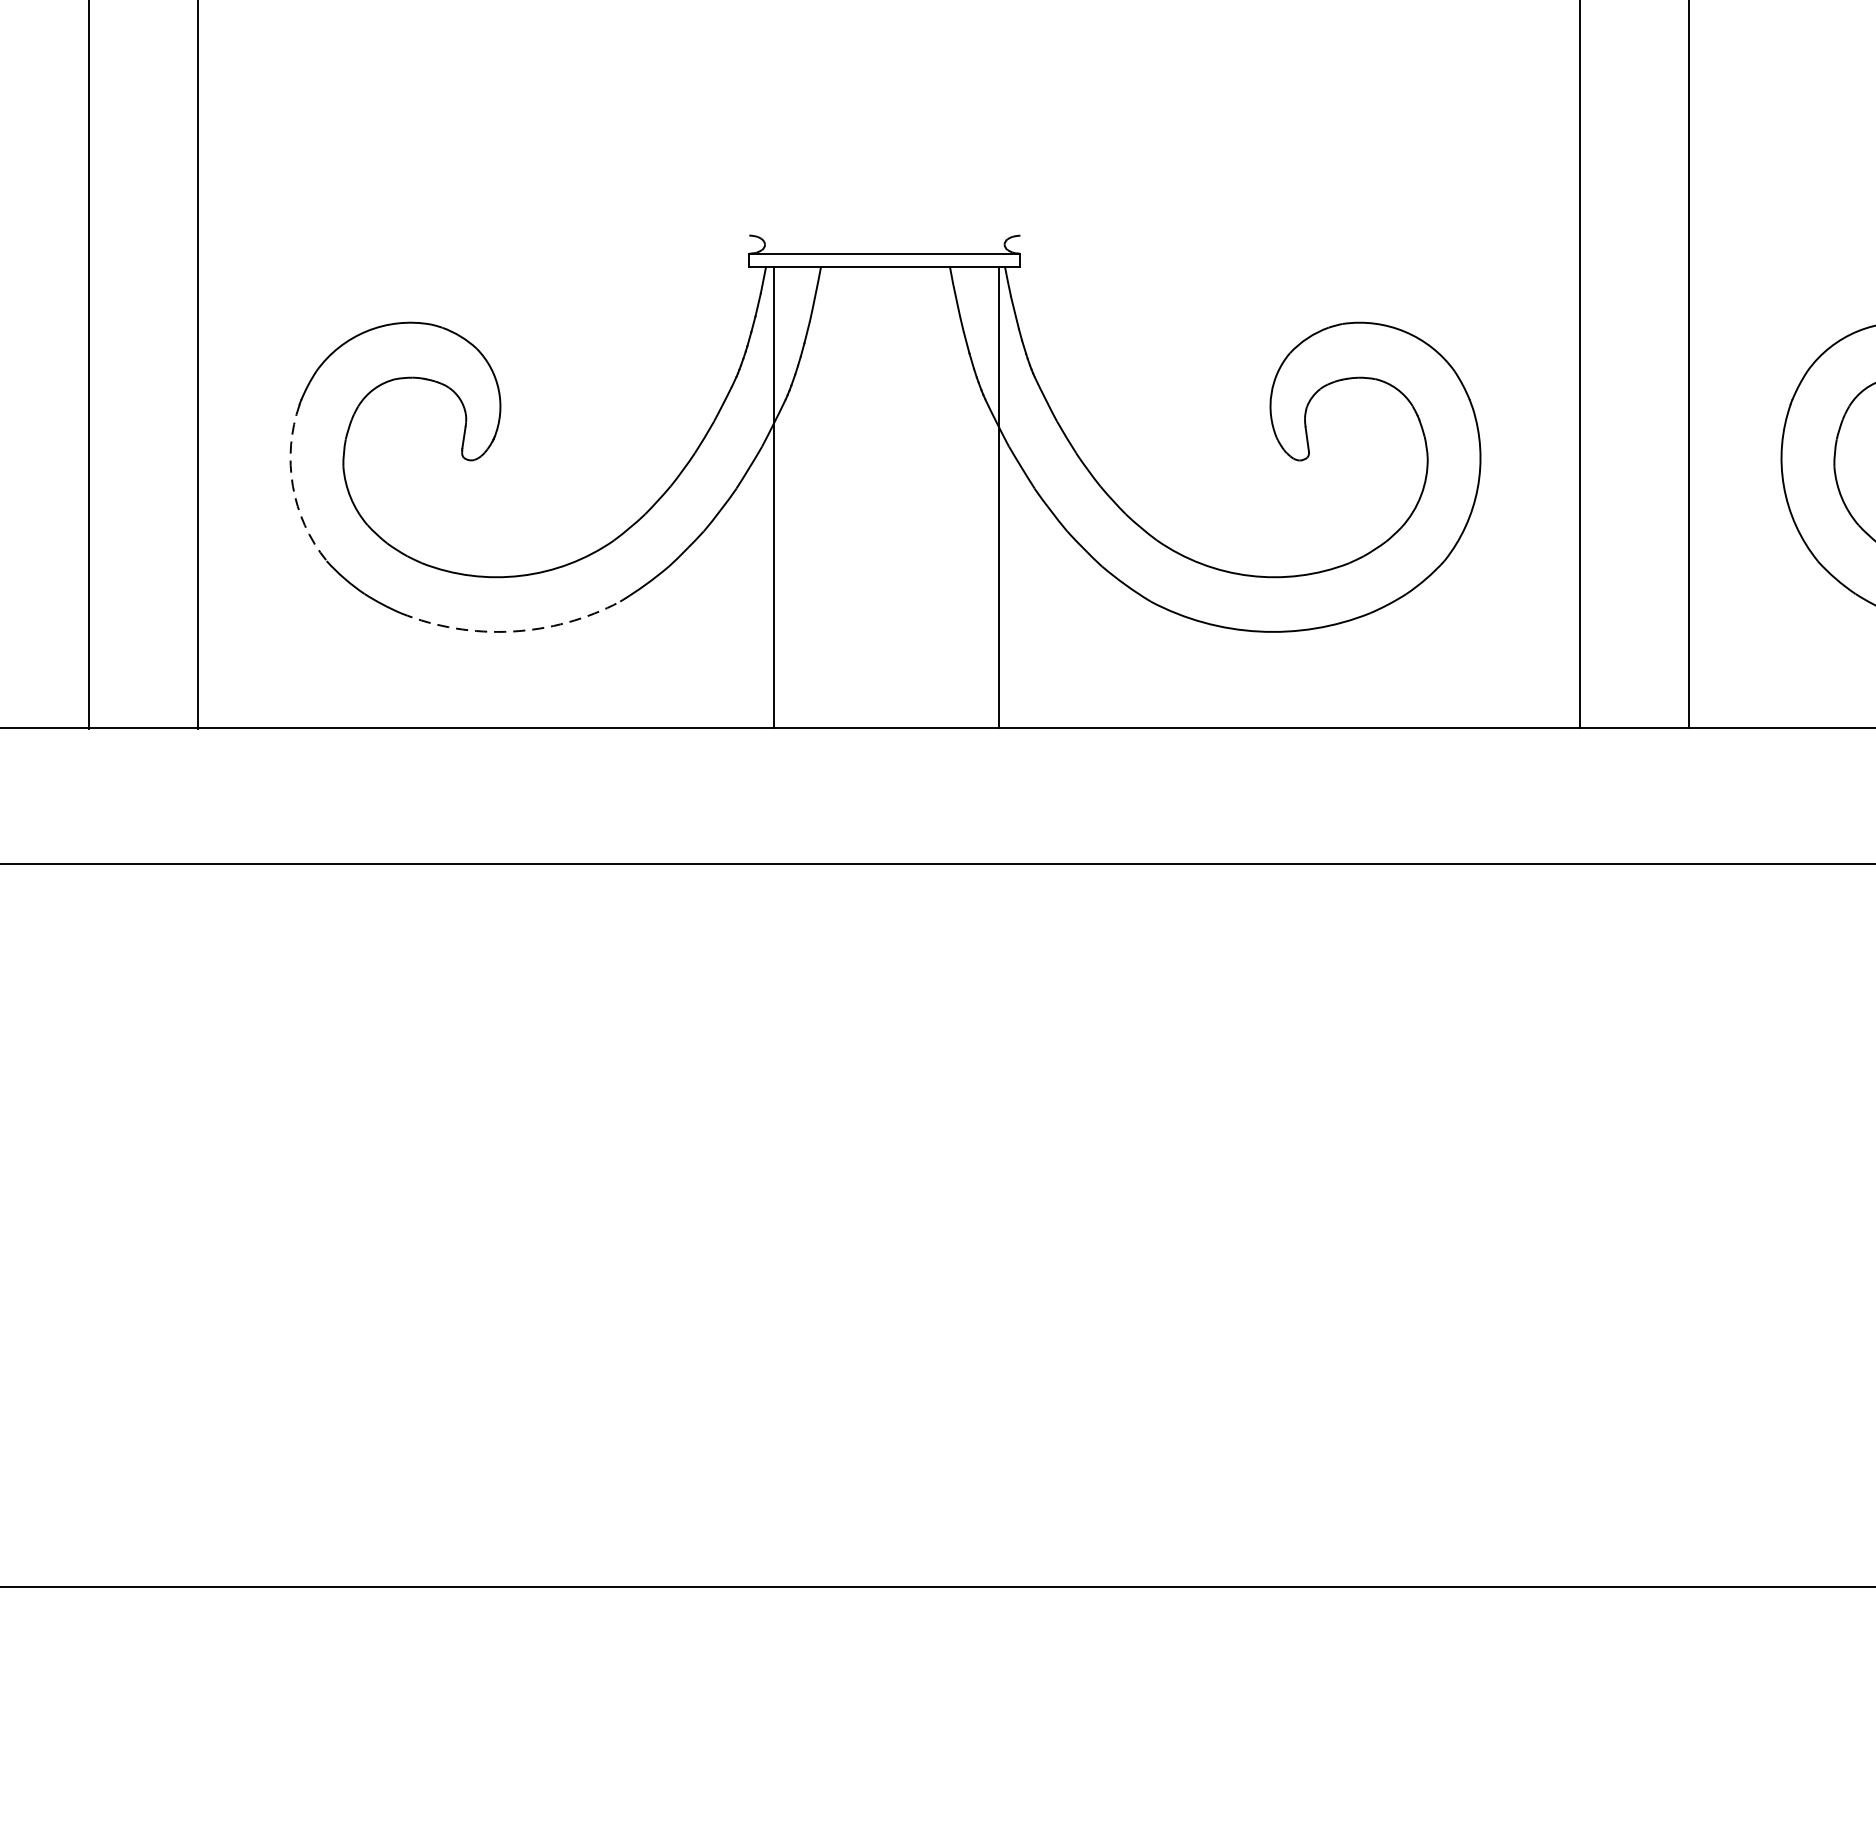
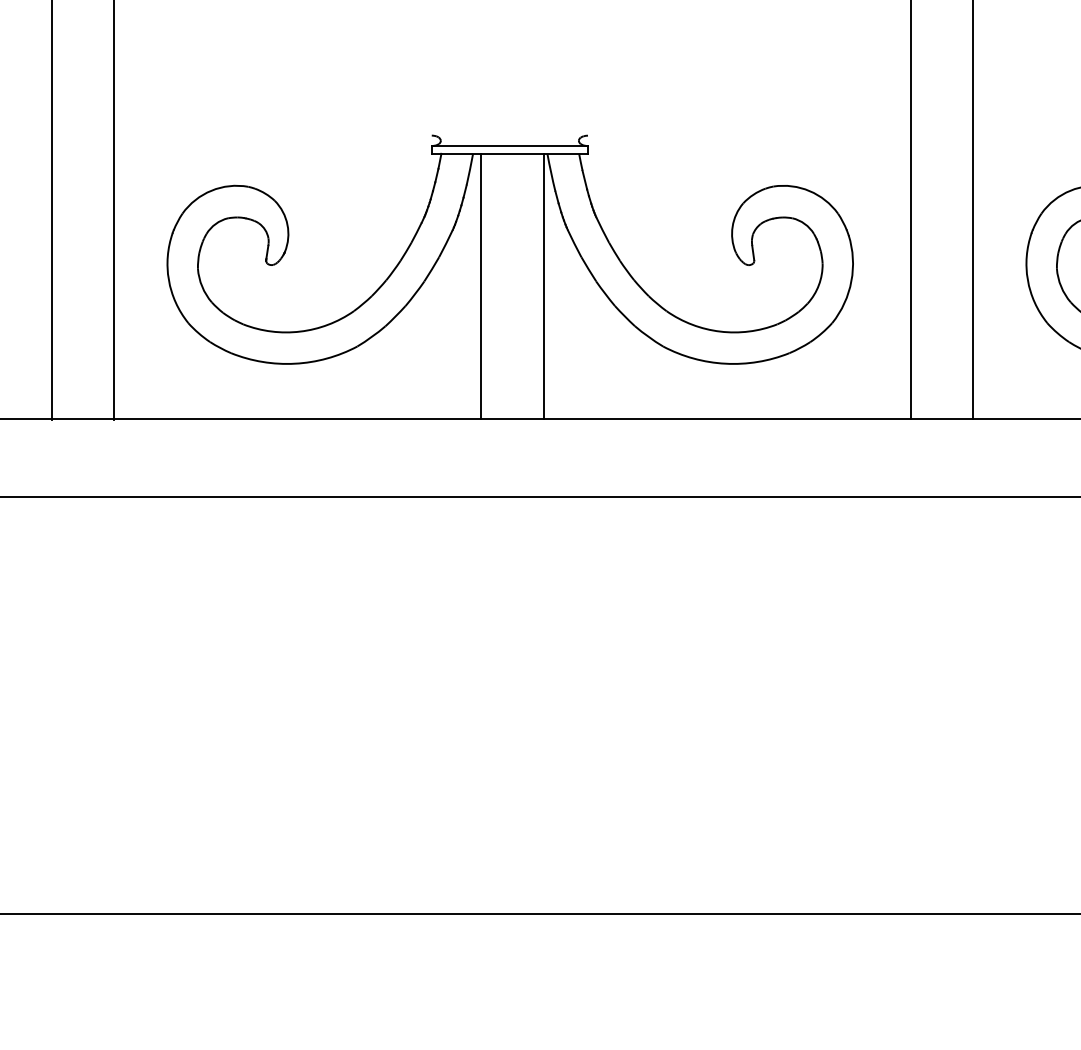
arc: (292, 485) -> (168, 279), dashed -> solid
line: (774, 497) -> (481, 286), moved
line: (998, 497) -> (543, 286), moved
arc: (512, 631) -> (295, 363), dashed -> solid

